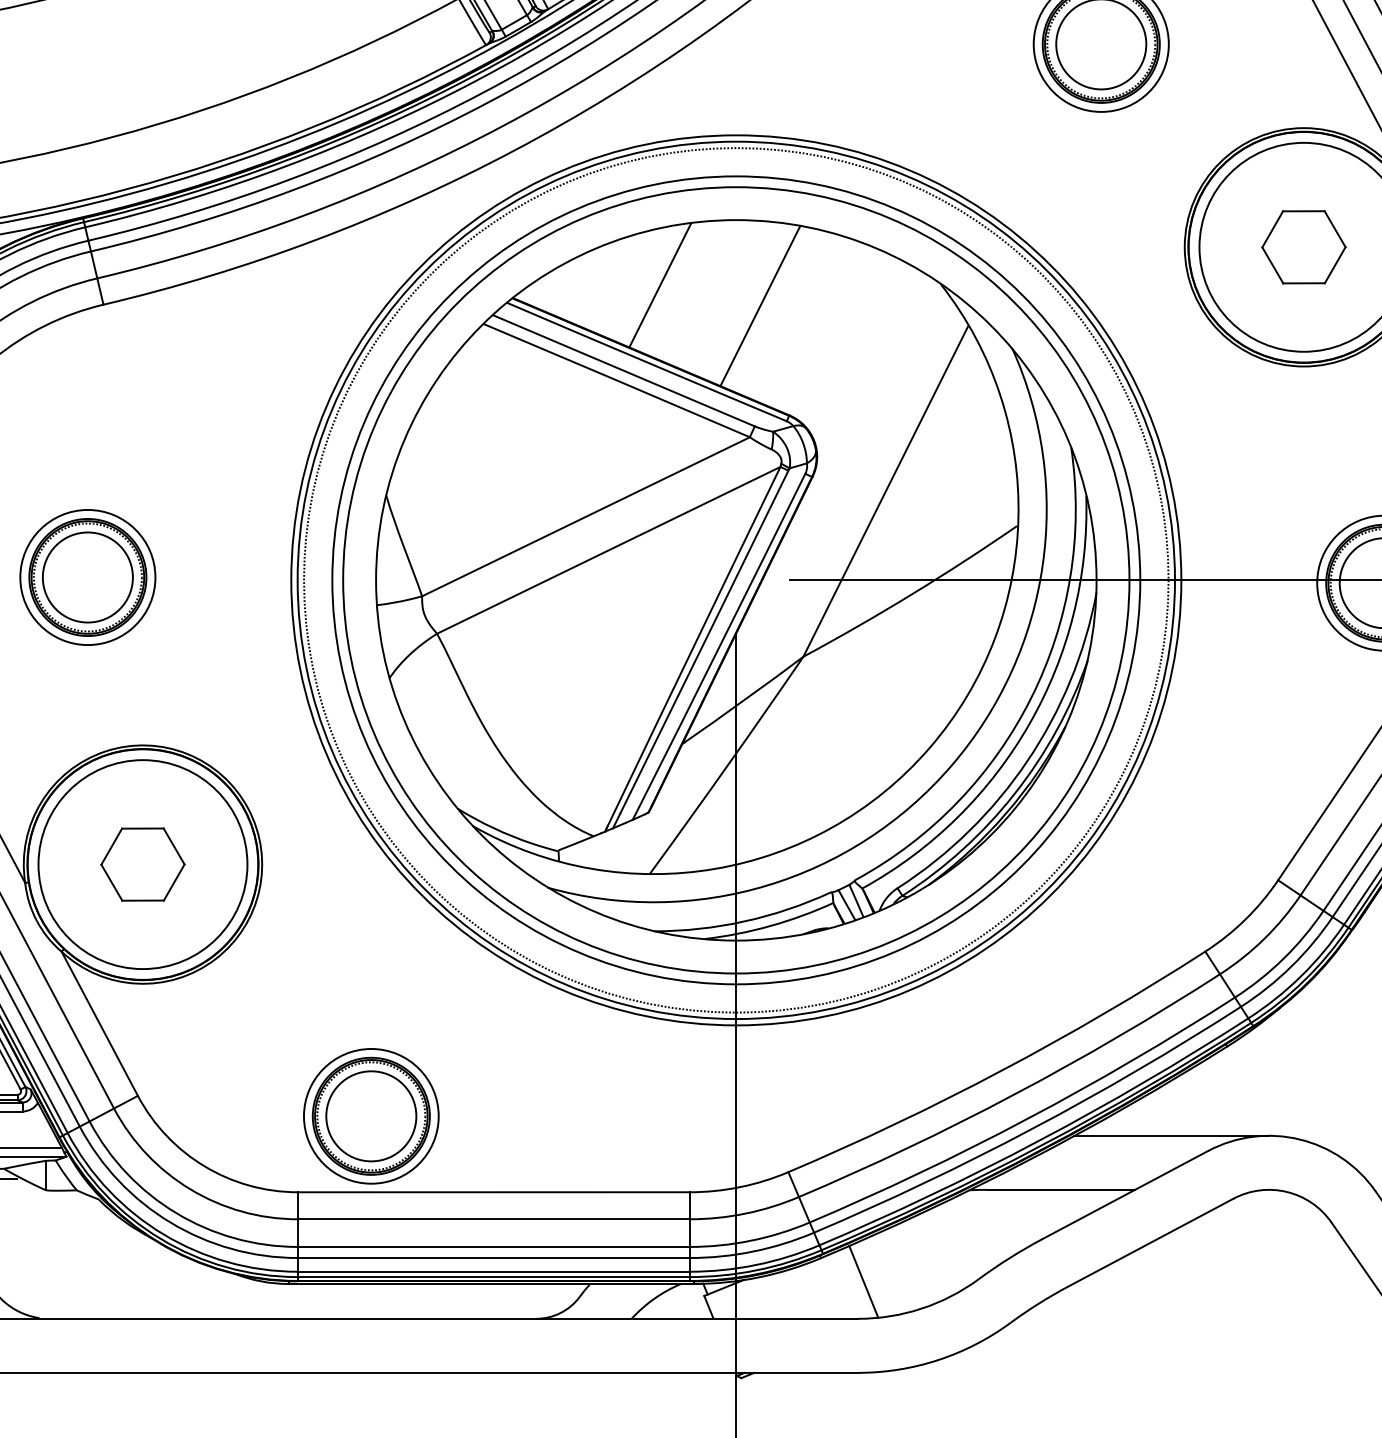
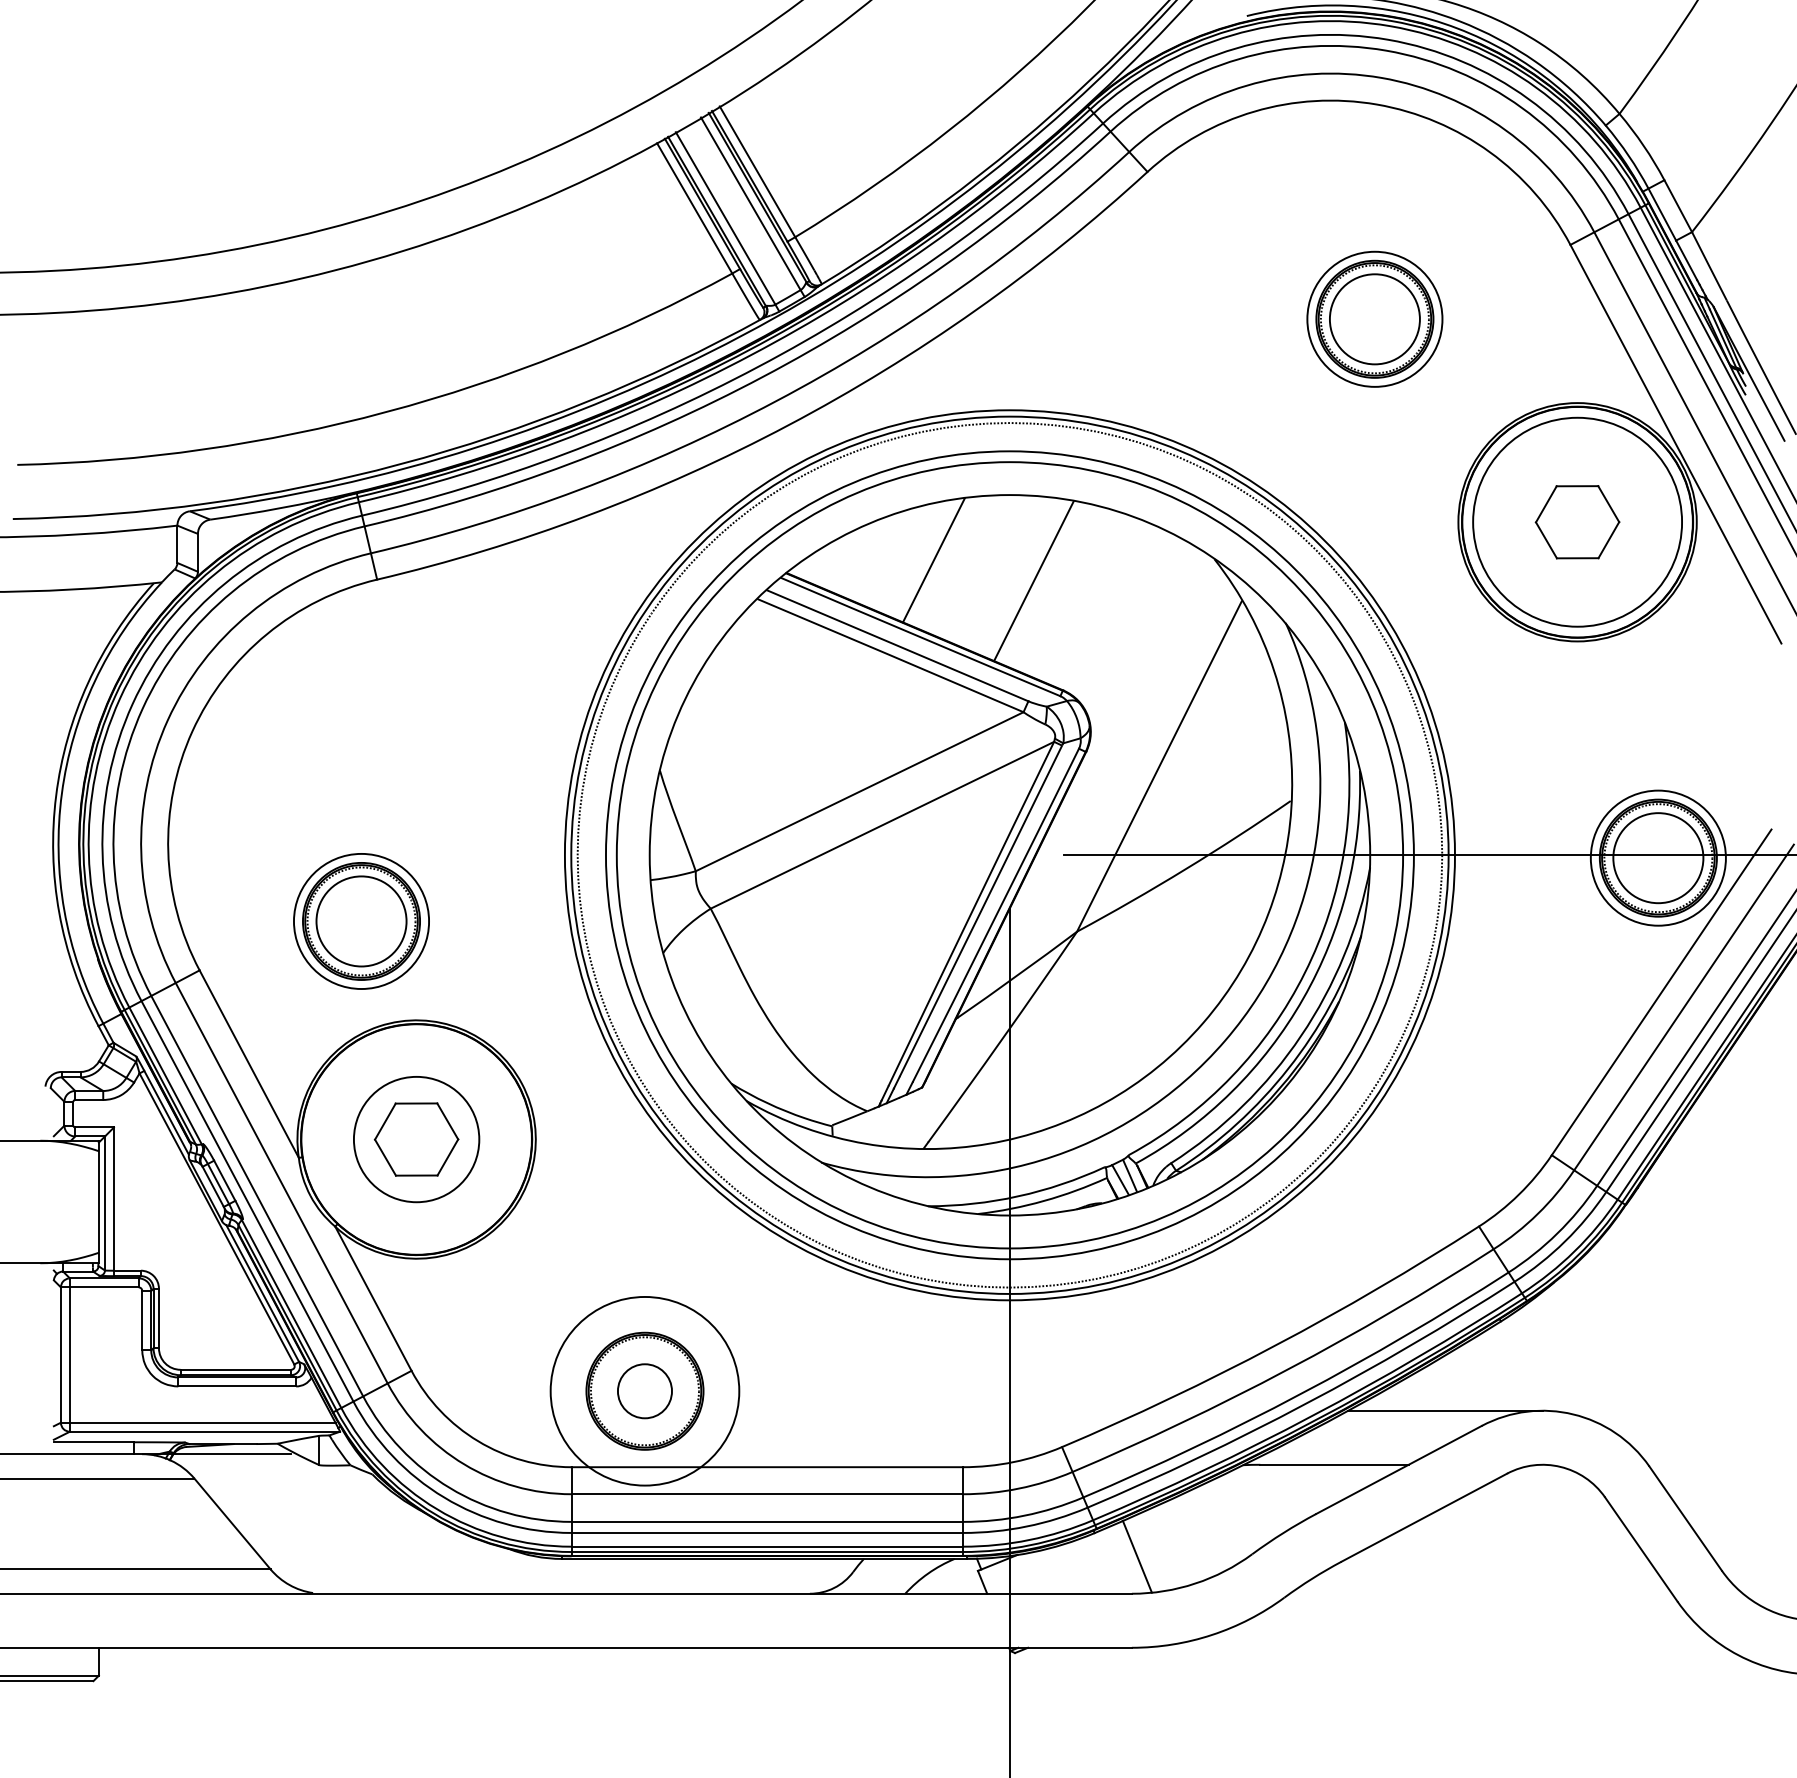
part: (87, 577) -> (361, 921), moved
circle: (142, 864) -> (416, 1139), size x0.6
circle: (370, 1115) -> (644, 1390), size x1.4
circle: (370, 1116) -> (644, 1391), size x0.6

